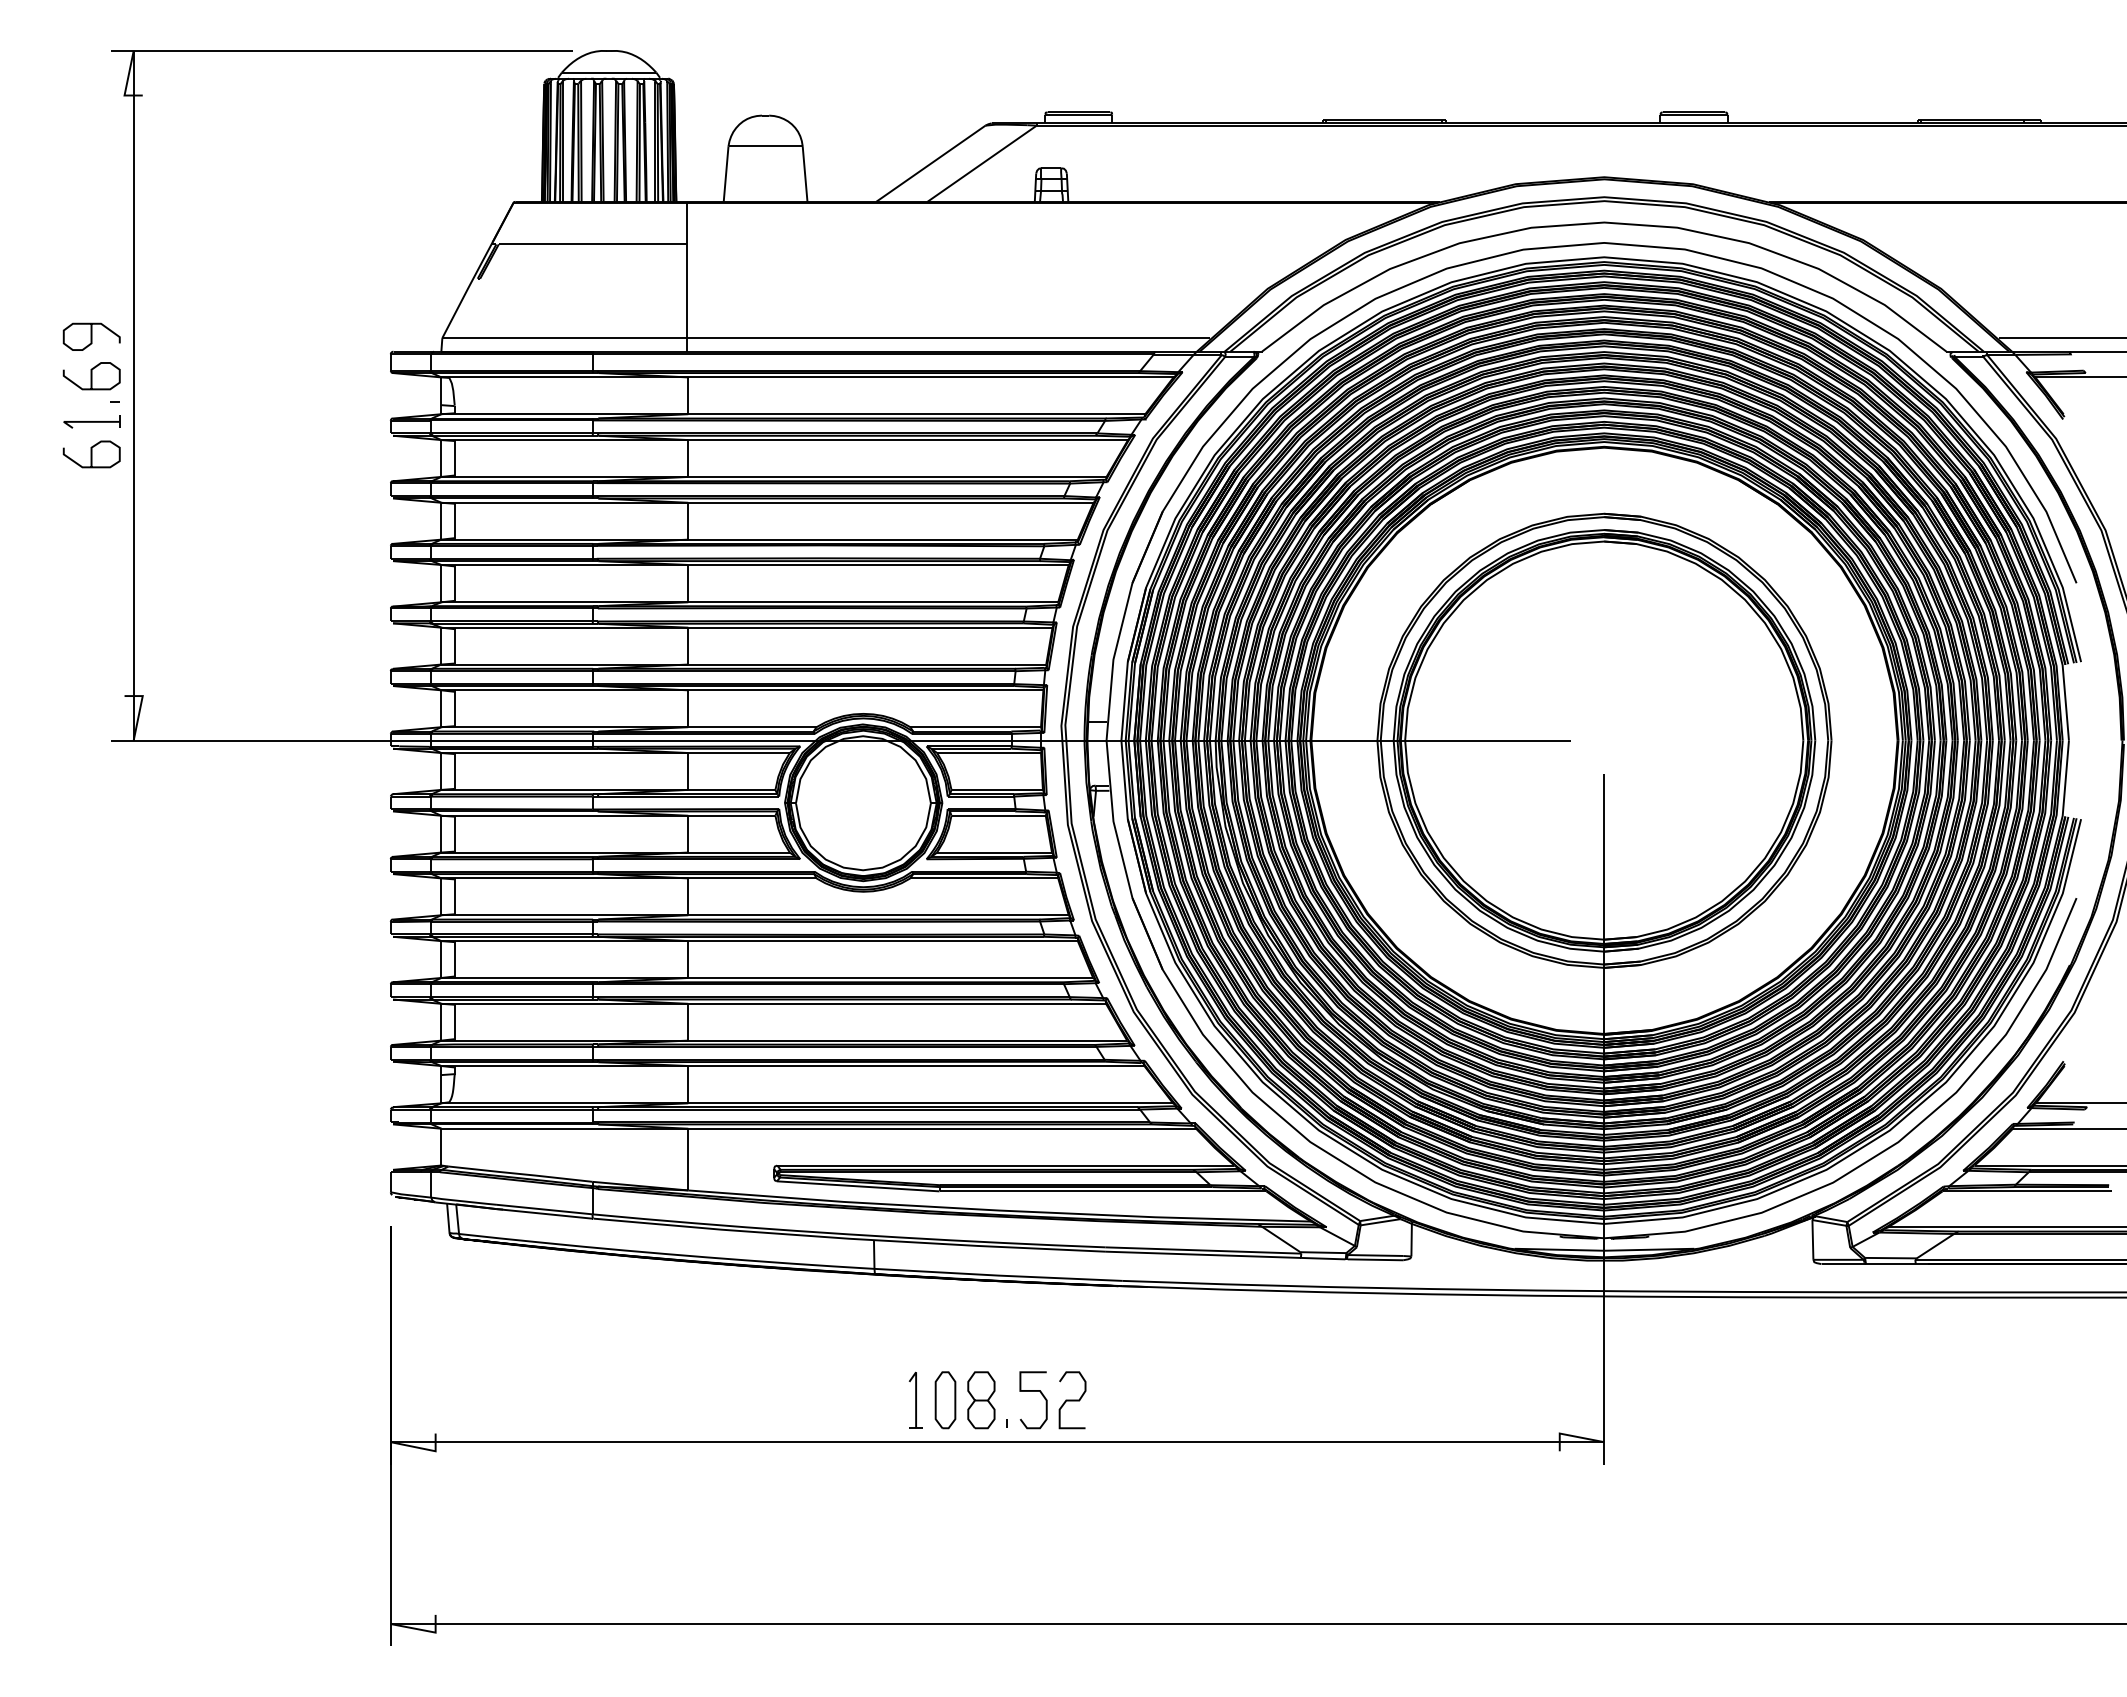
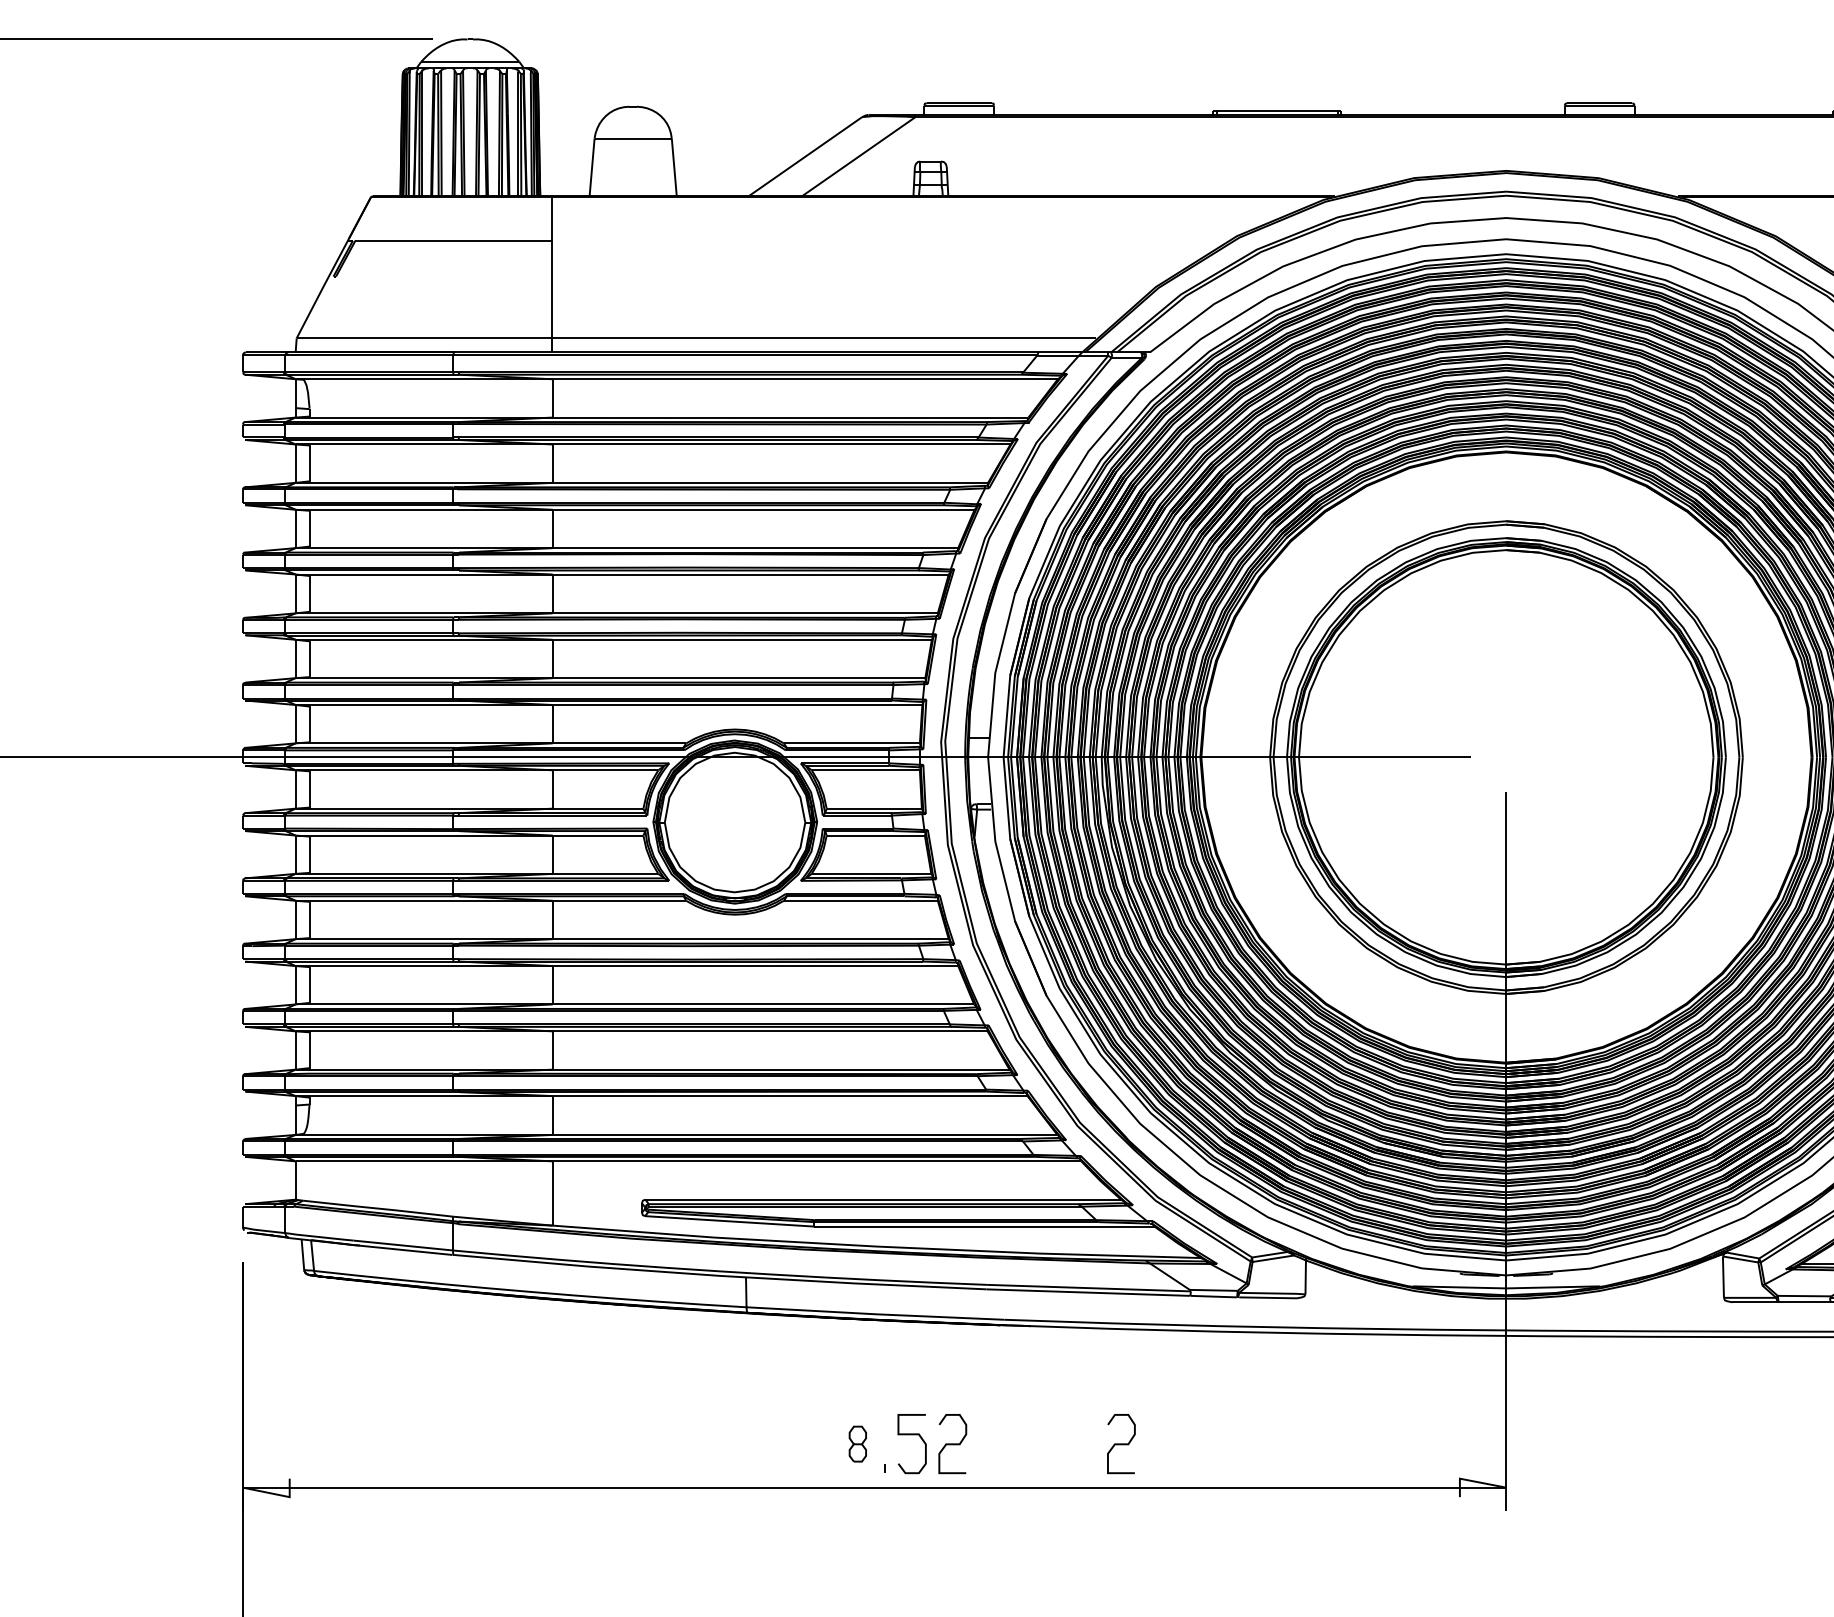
part: (915, 1399) -> (789, 1443), removed
part: (945, 1400) -> (820, 1444), removed
part: (981, 1400) -> (857, 1444), size x0.6
curve: (1234, 1400) -> (1121, 1444), added

